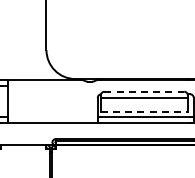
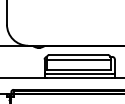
line: (144, 91) -> (78, 54), dashed -> solid
line: (144, 111) -> (78, 69), dashed -> solid

